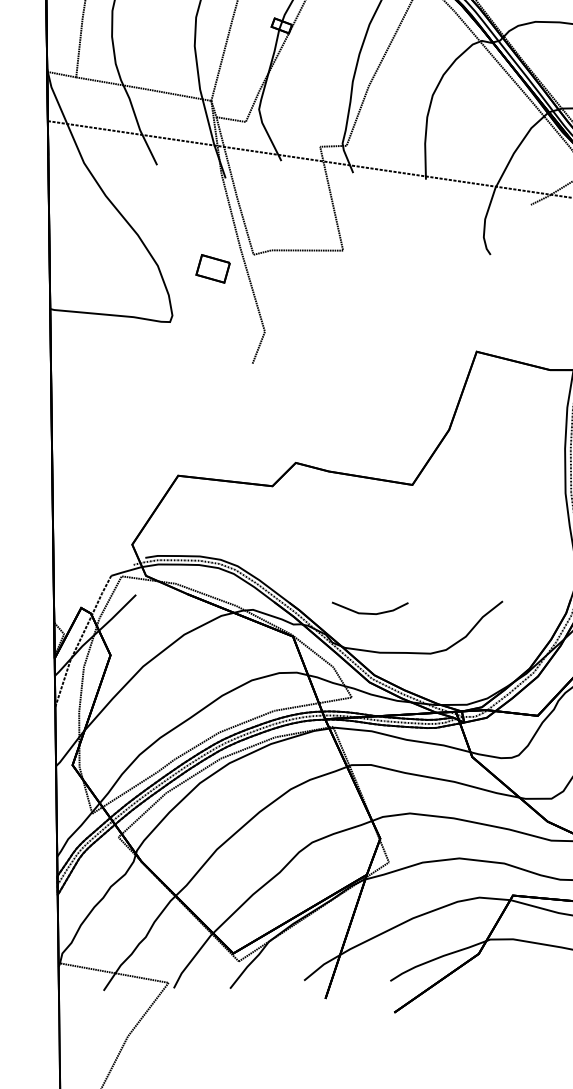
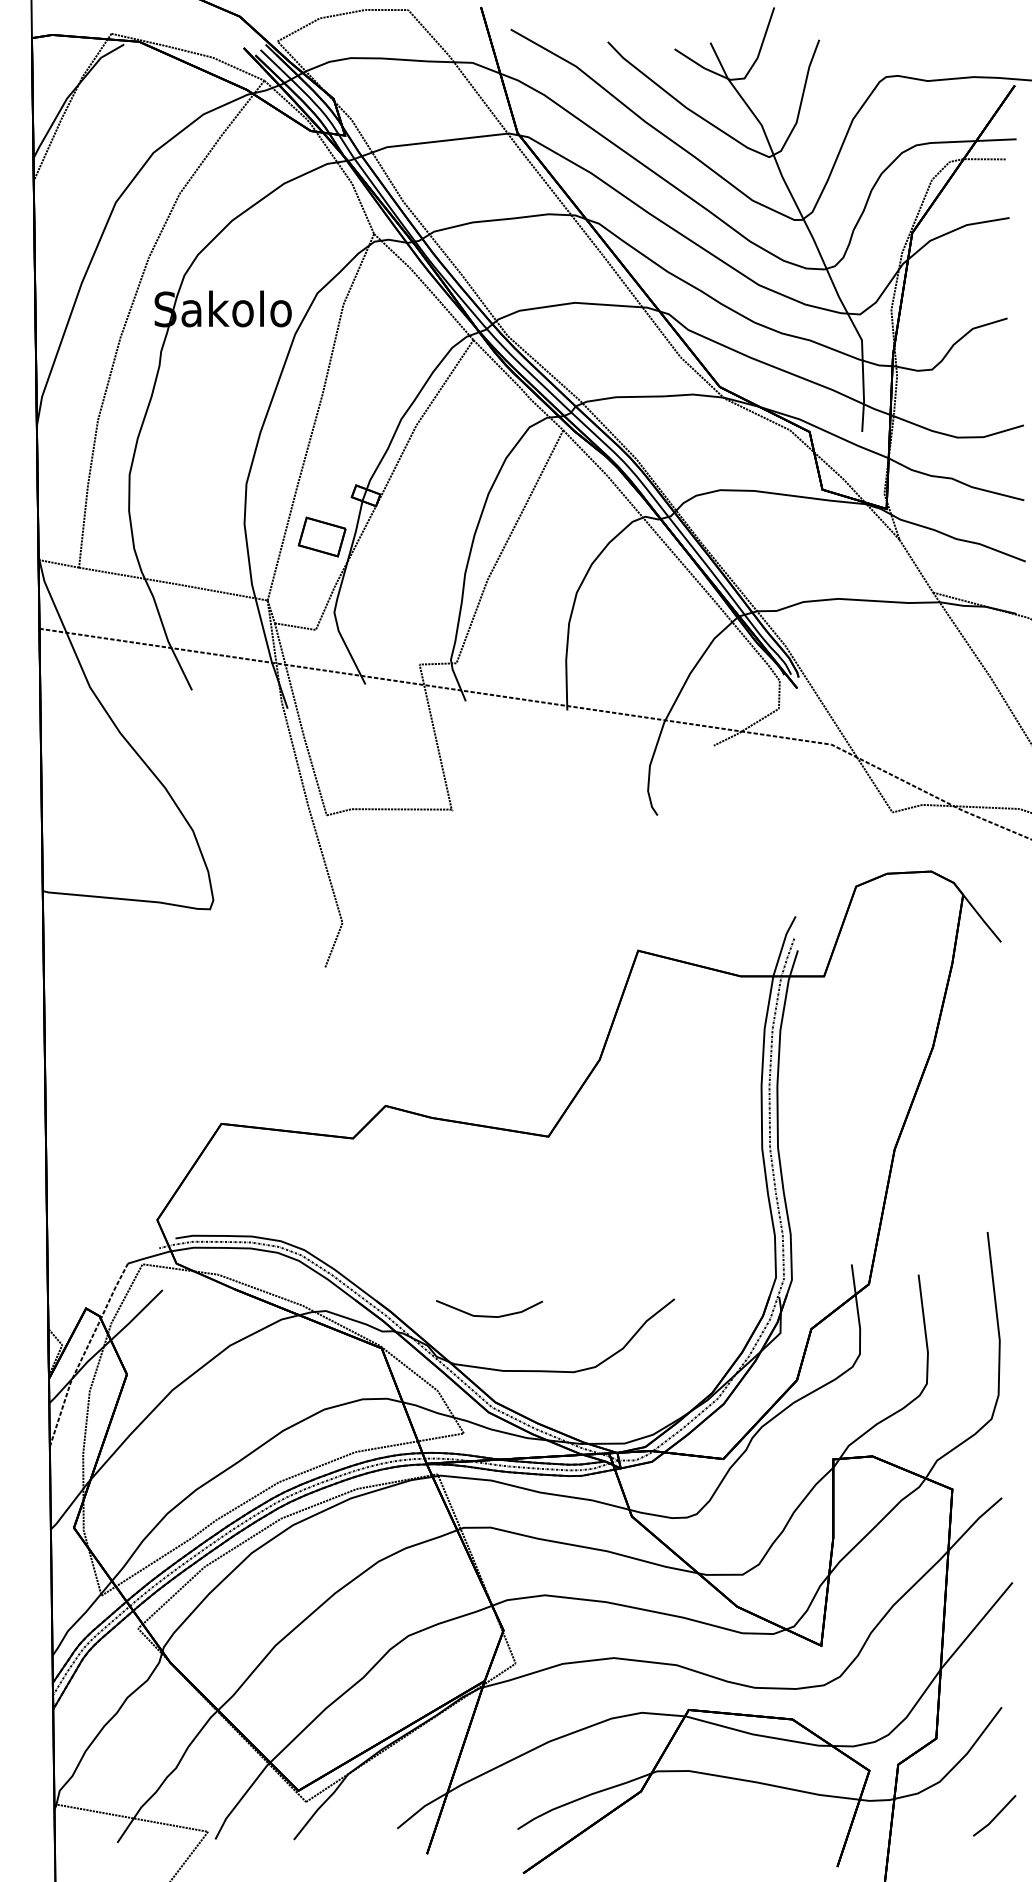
part: (212, 268) -> (321, 536), moved

